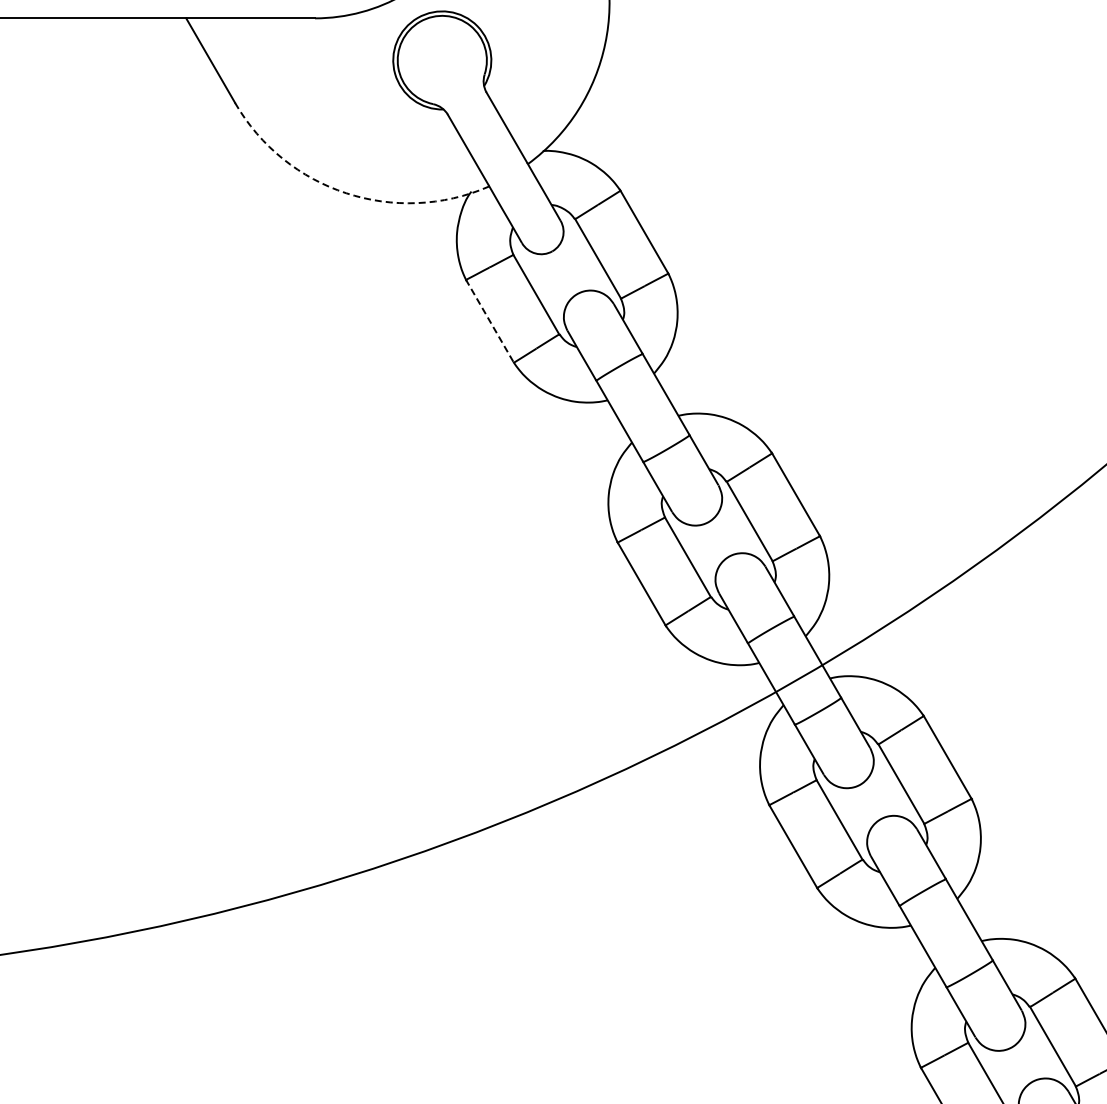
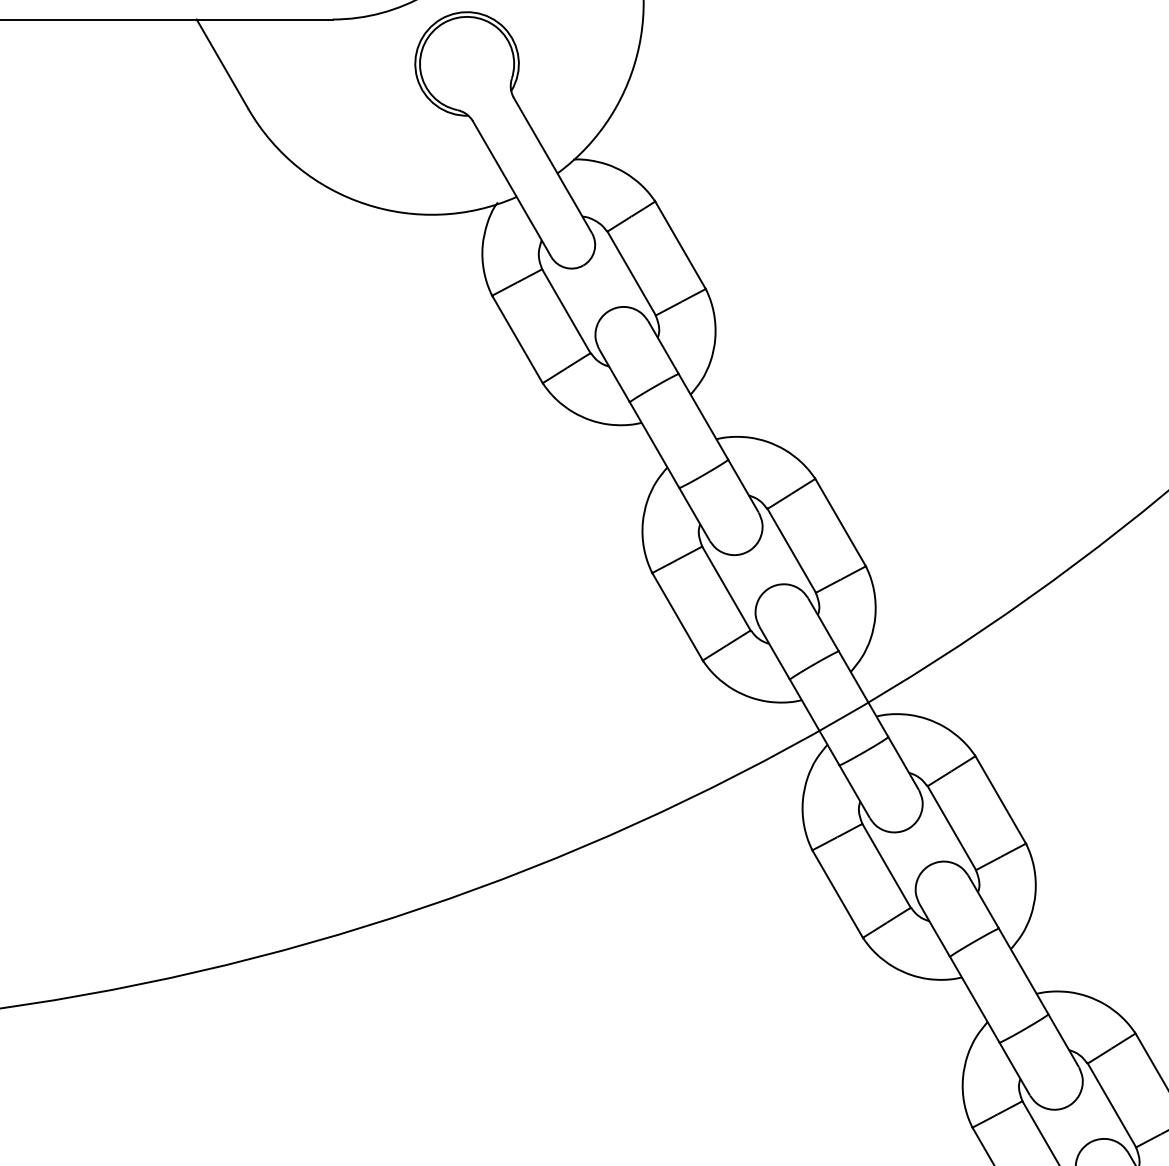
arc: (346, 193) -> (365, 204), dashed -> solid
line: (490, 321) -> (517, 339), dashed -> solid

